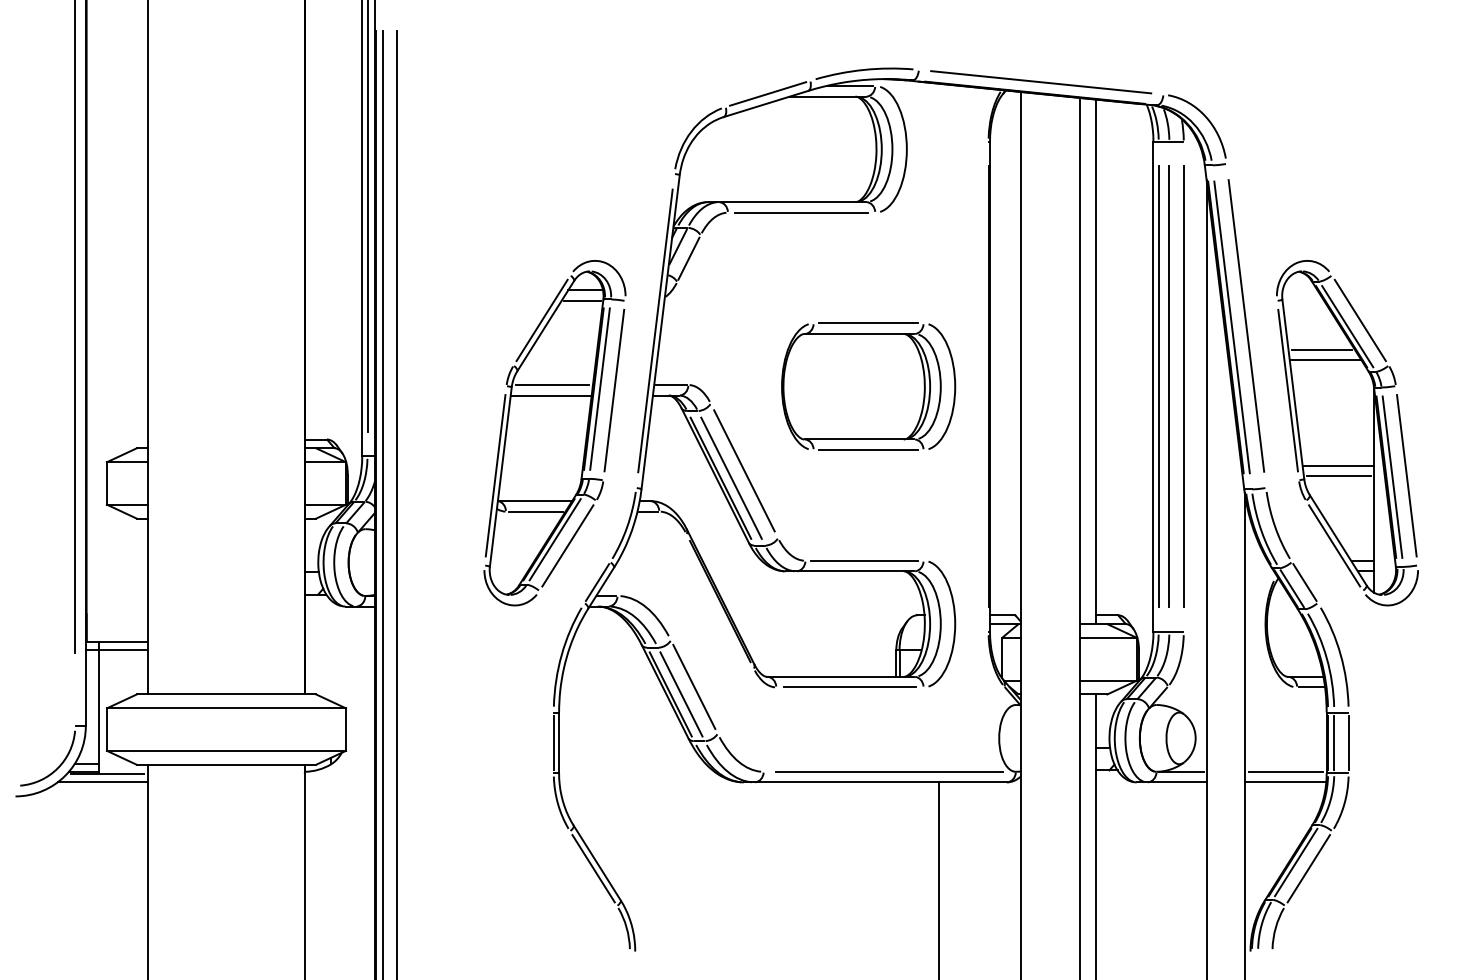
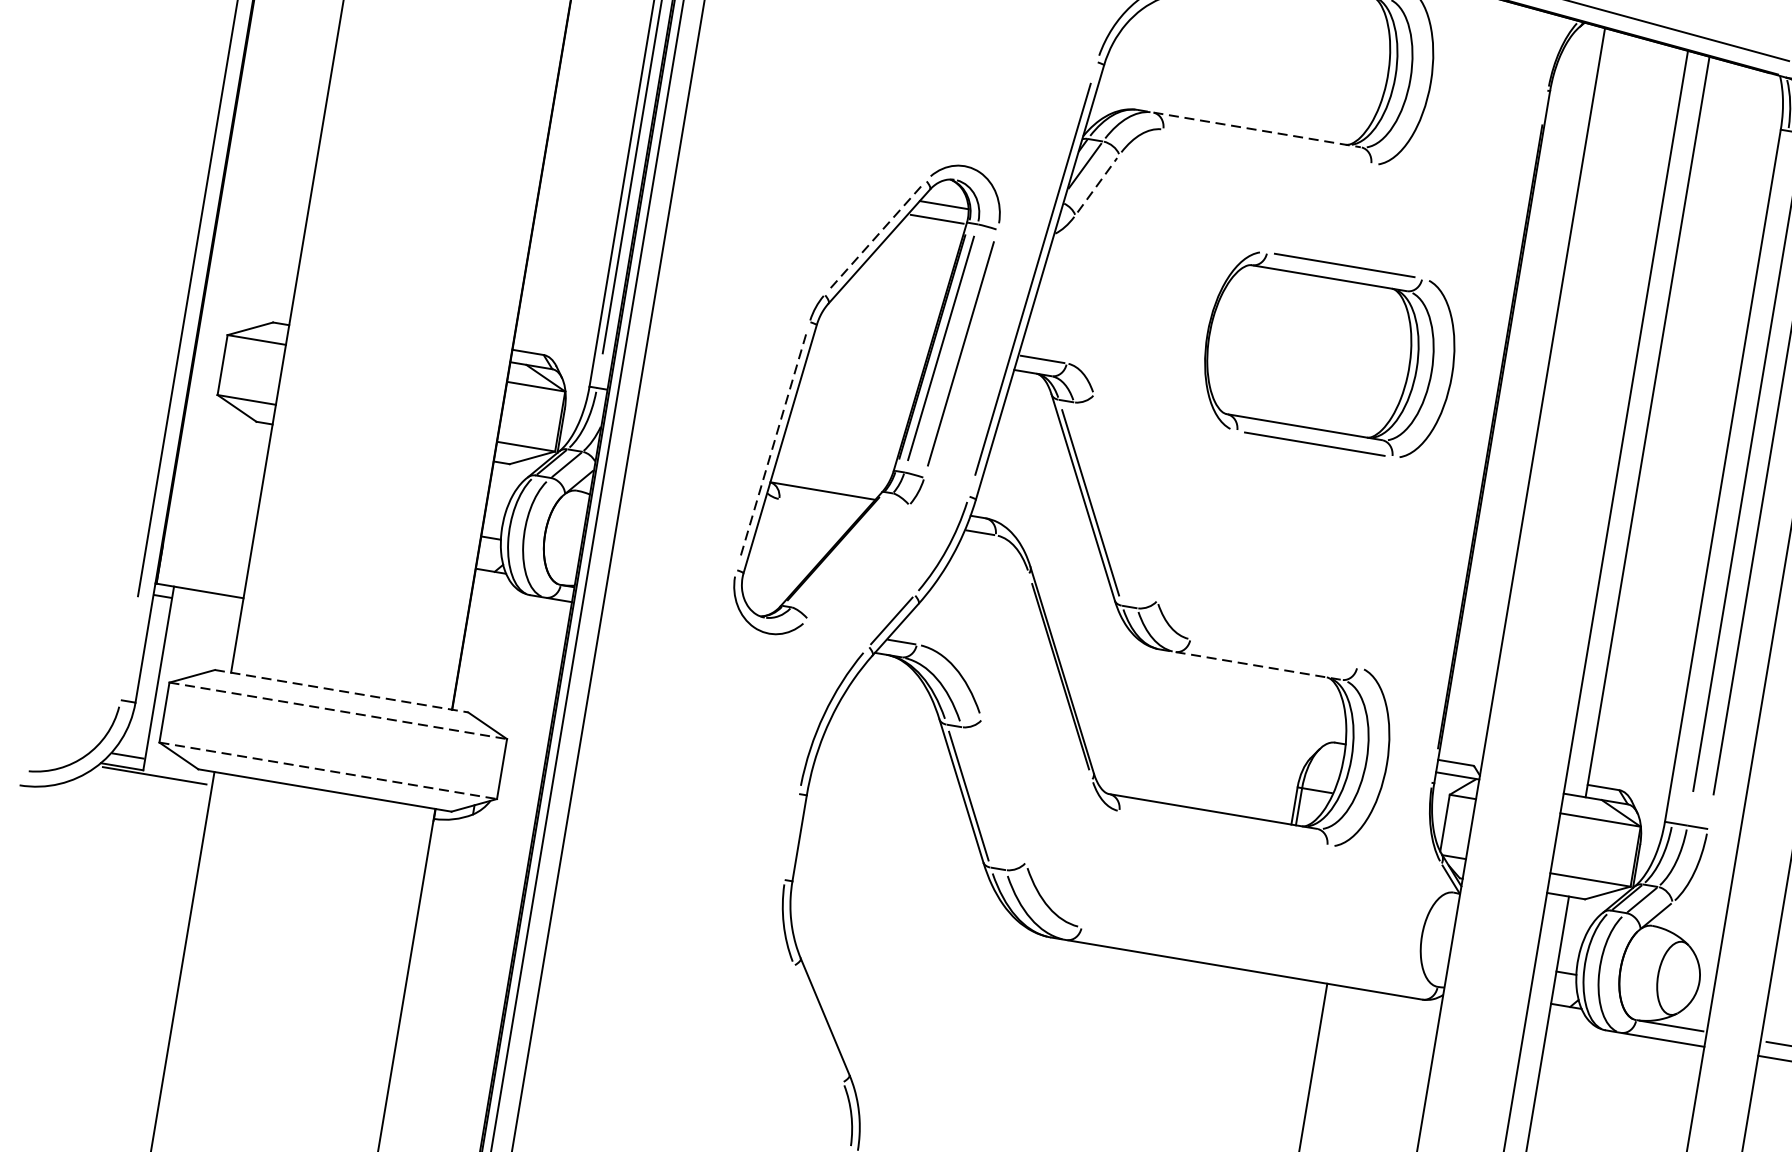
line: (787, 202) -> (1249, 129), solid -> dashed
line: (801, 212) -> (1267, 146), removed
line: (688, 258) -> (1096, 184), solid -> dashed
line: (542, 320) -> (876, 237), solid -> dashed
line: (552, 385) -> (874, 332), removed
part: (868, 386) -> (1329, 354), moved
line: (1158, 386) -> (1730, 476), removed
line: (550, 395) -> (869, 345), removed
line: (744, 470) -> (1125, 497), removed
line: (495, 476) -> (772, 447), solid -> dashed
line: (731, 477) -> (1105, 504), removed
line: (535, 511) -> (821, 505), removed
line: (554, 539) -> (841, 549), removed
line: (567, 545) -> (858, 561), removed
line: (864, 560) -> (1273, 652), removed
line: (850, 571) -> (1251, 665), solid -> dashed
line: (123, 649) -> (206, 603), removed
line: (694, 686) -> (1004, 790), removed
line: (849, 687) -> (1222, 828), removed
line: (226, 694) -> (341, 691), solid -> dashed
line: (681, 694) -> (983, 798), removed
line: (226, 708) -> (338, 711), solid -> dashed
line: (553, 742) -> (791, 836), removed
line: (226, 750) -> (328, 770), solid -> dashed
line: (889, 771) -> (1259, 956), removed
line: (102, 782) -> (145, 786), removed
line: (593, 868) -> (818, 1023), removed

